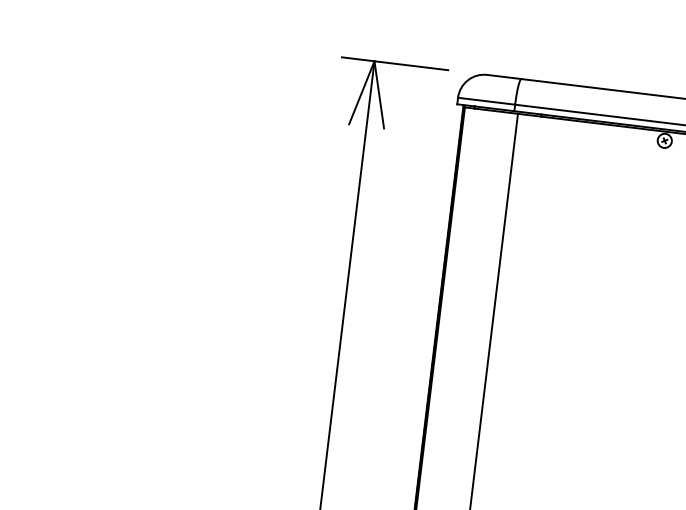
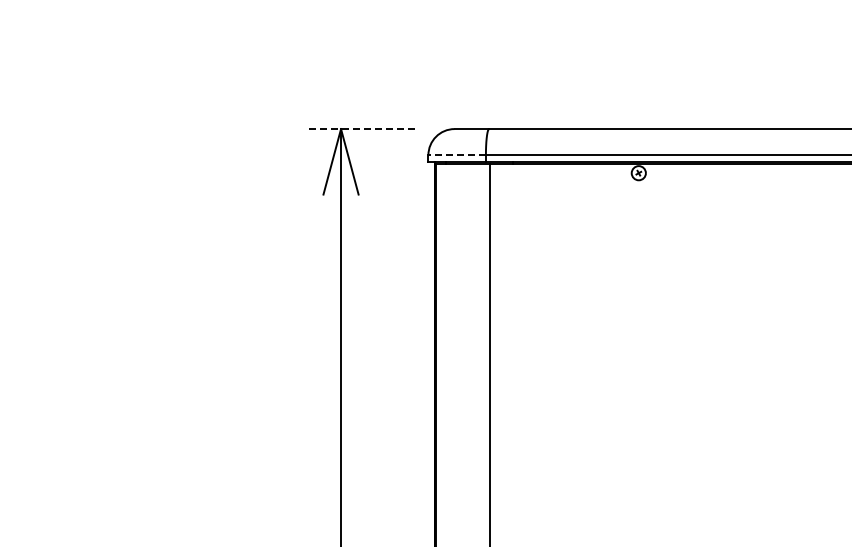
line: (394, 64) -> (361, 129), solid -> dashed
line: (486, 101) -> (457, 155), solid -> dashed

